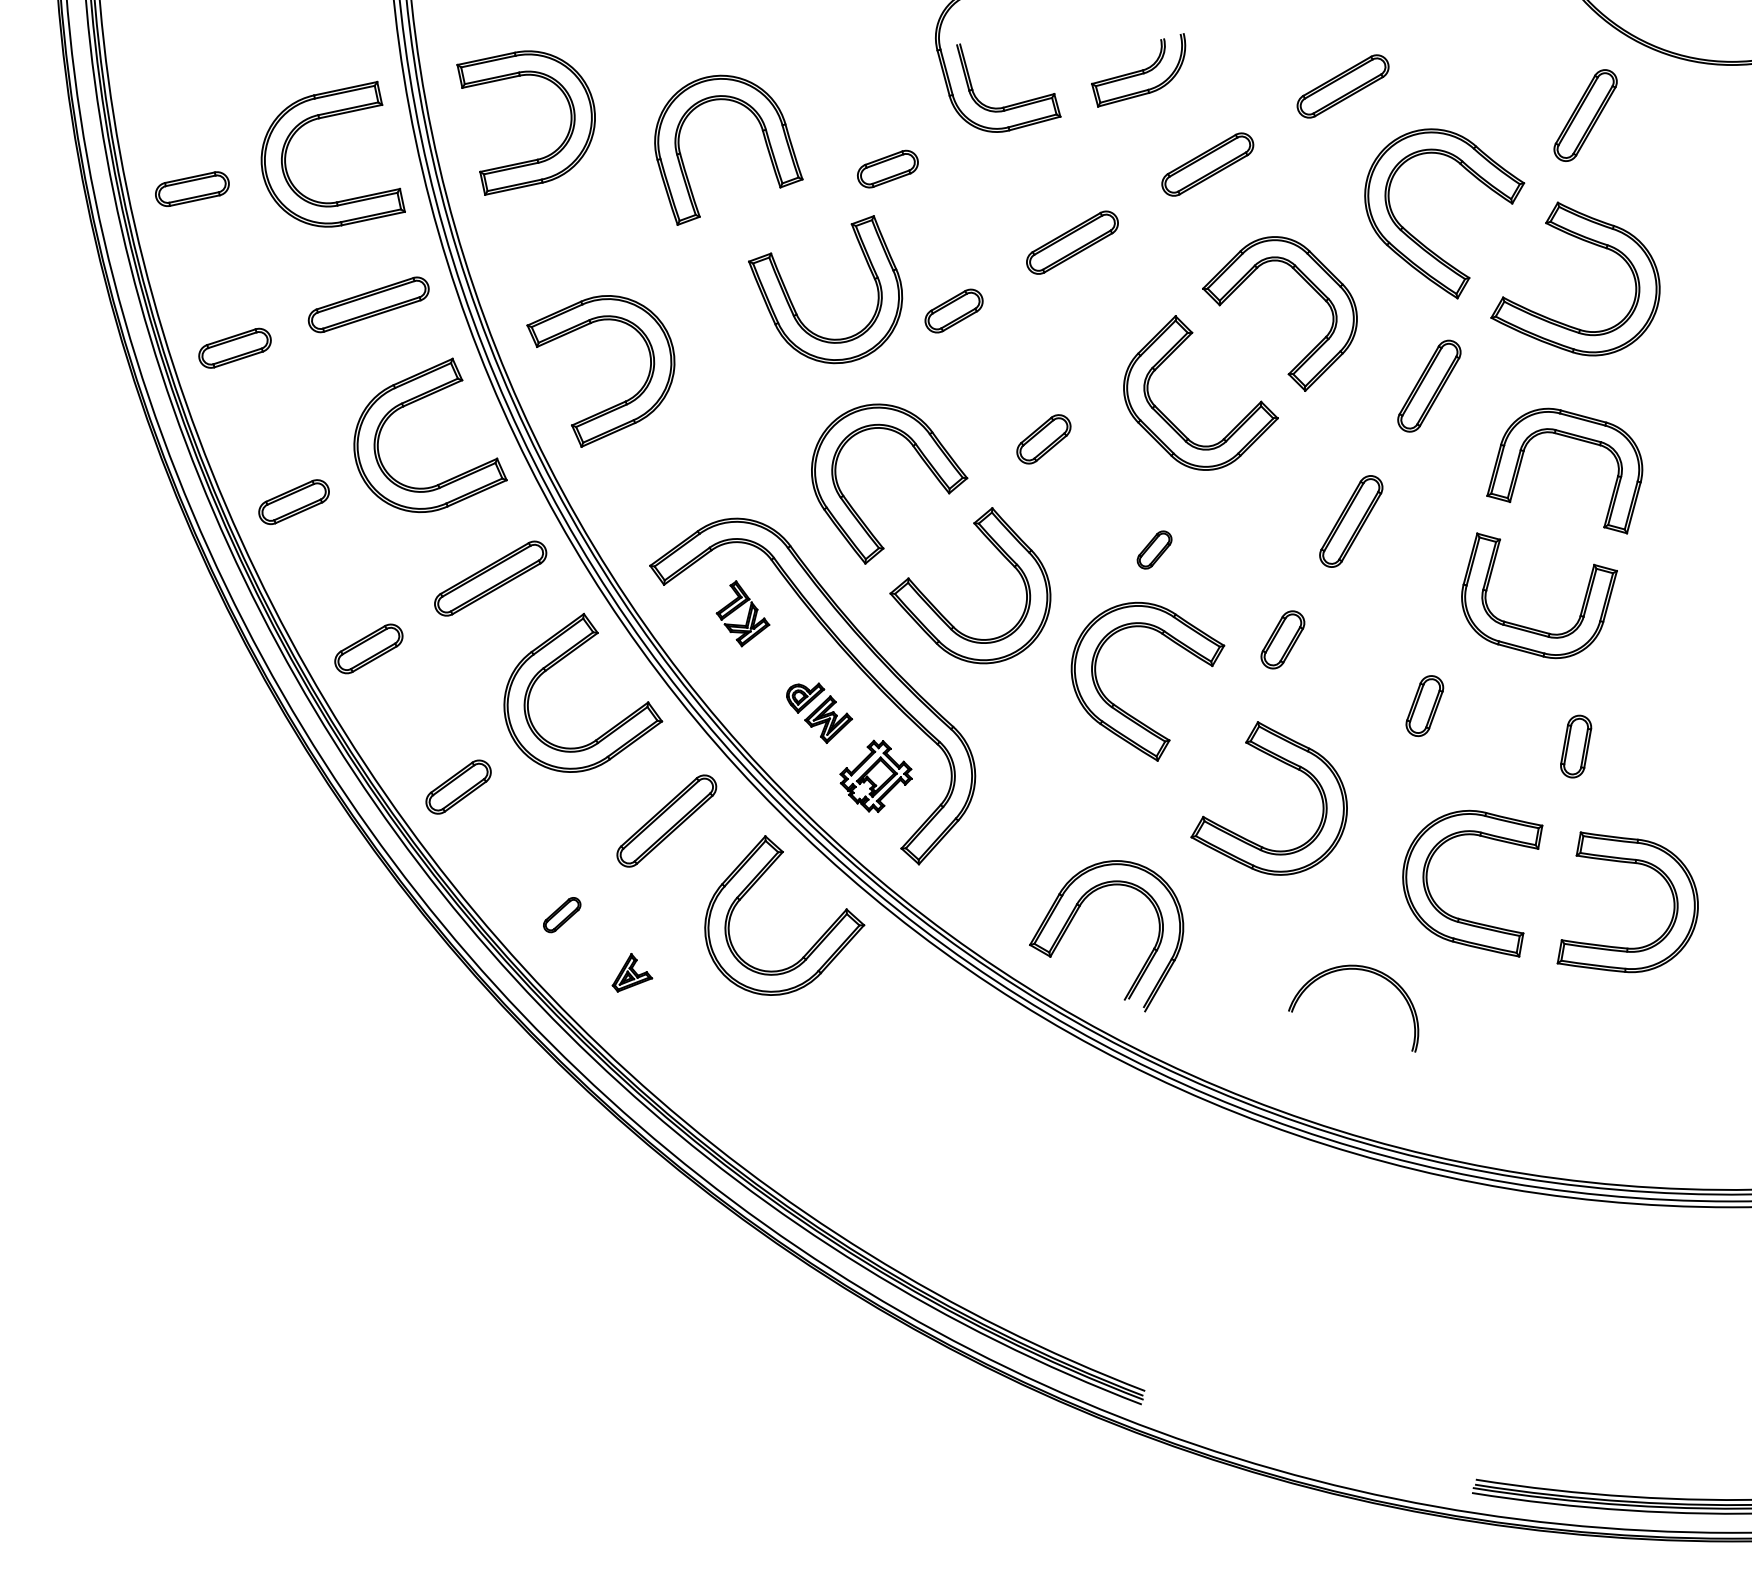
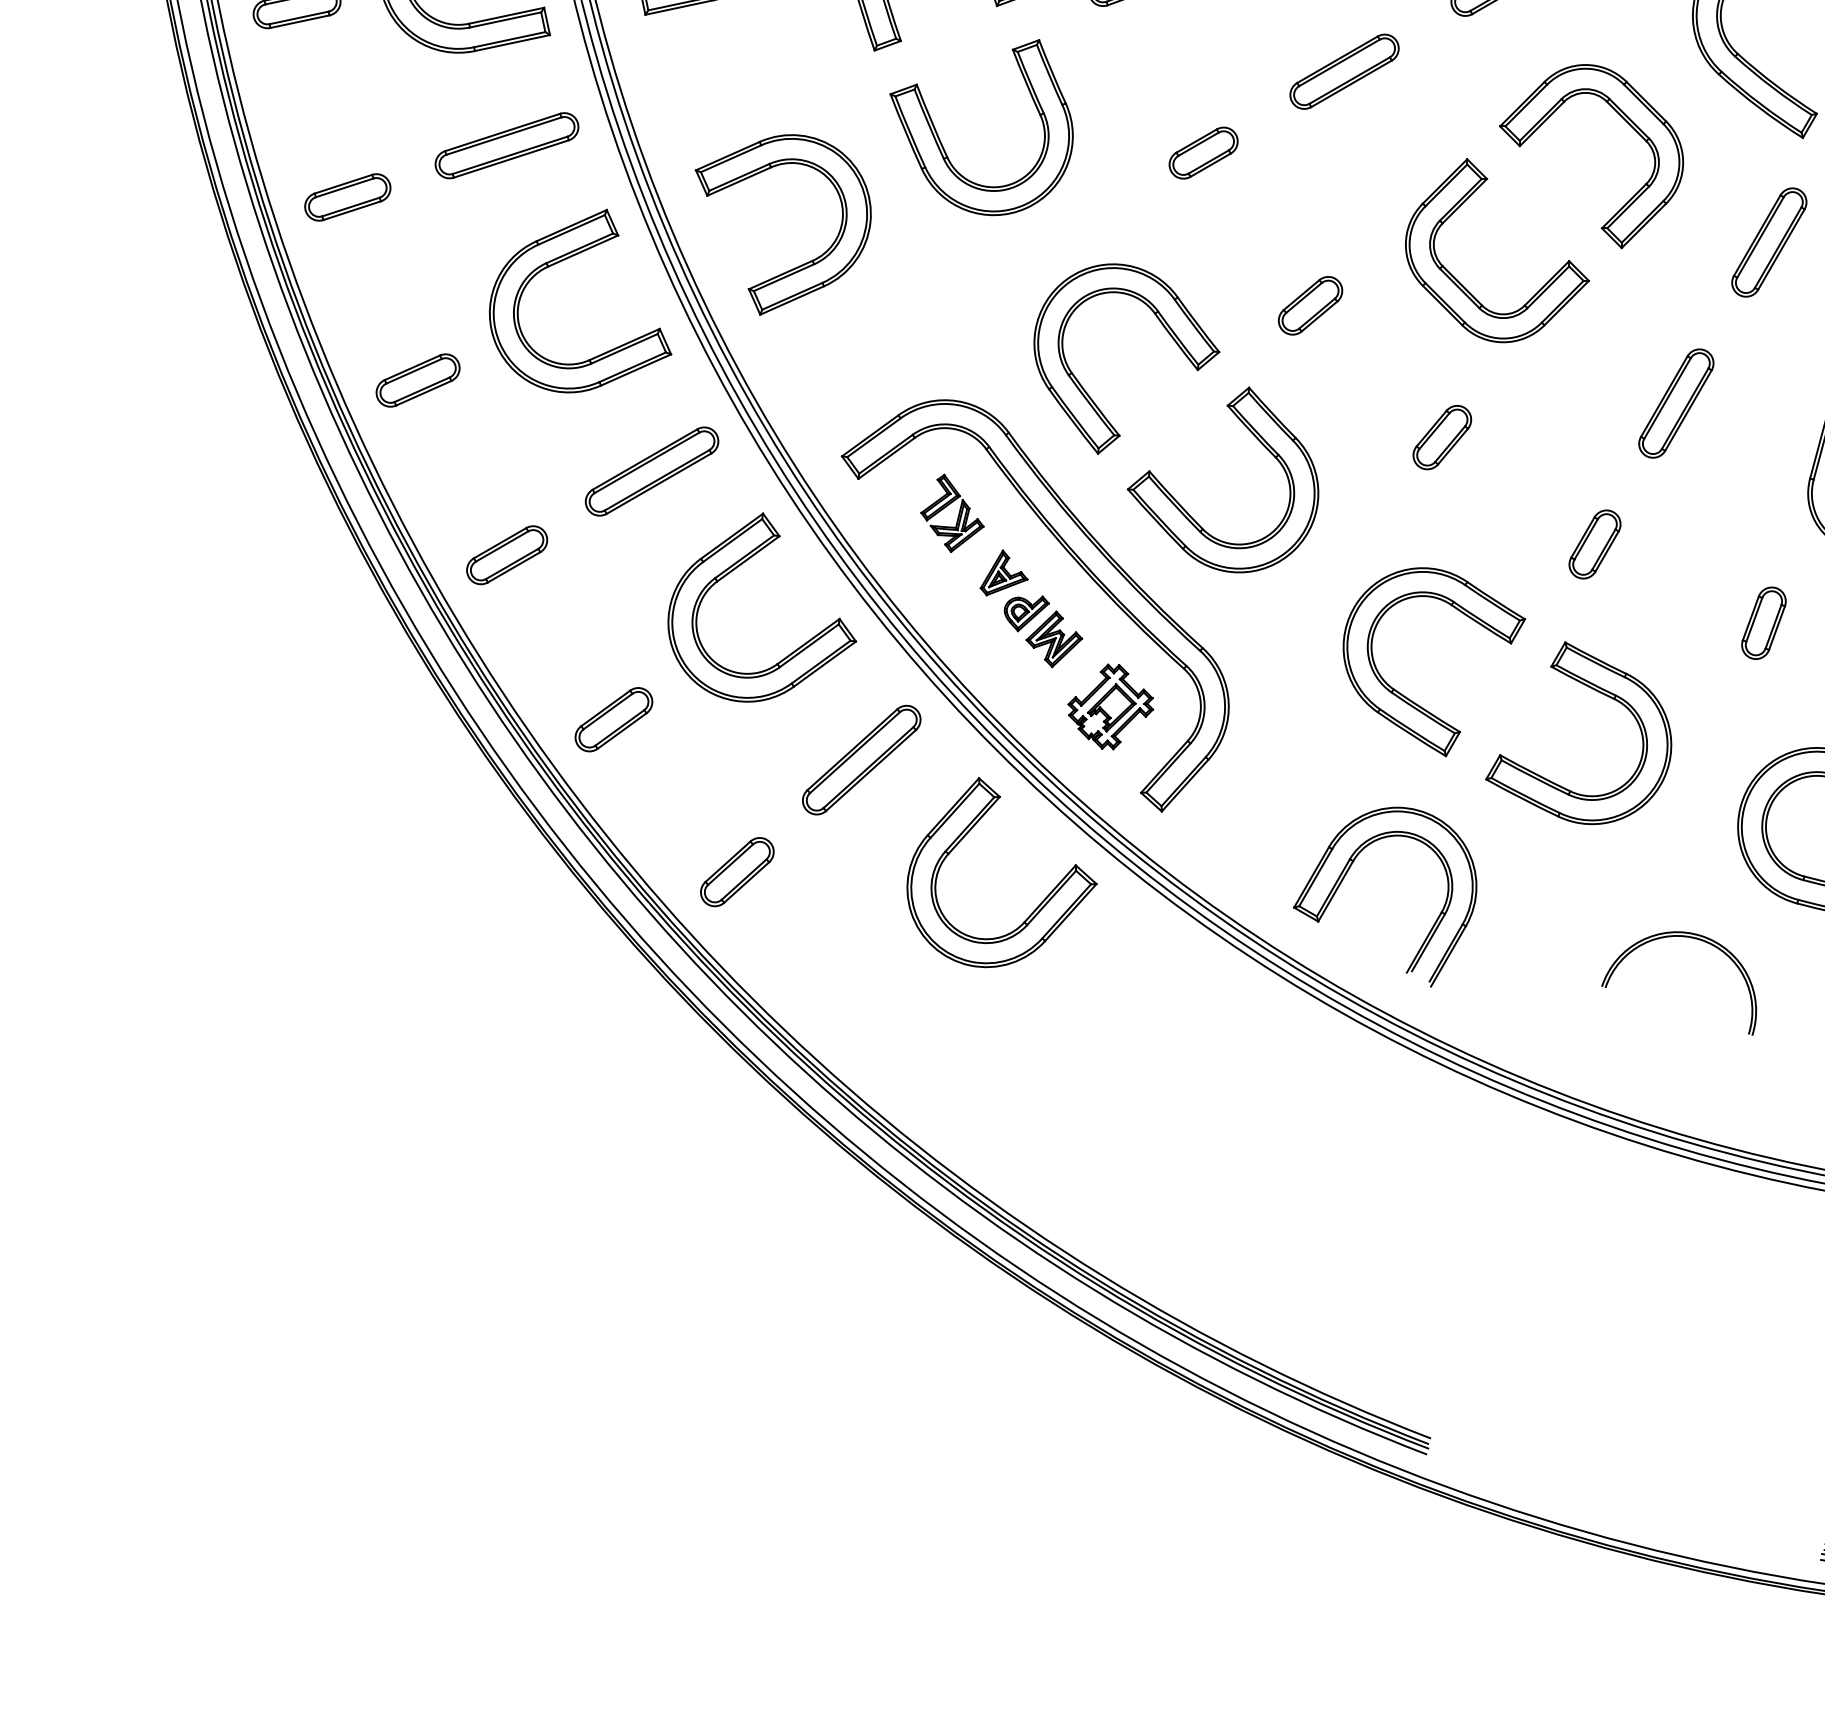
part: (793, 304) -> (943, 145), moved
part: (1154, 549) -> (1442, 436), size x1.43
part: (1127, 712) -> (1410, 698), moved
part: (561, 914) -> (736, 871), size x1.67
part: (632, 972) -> (1004, 572), moved

